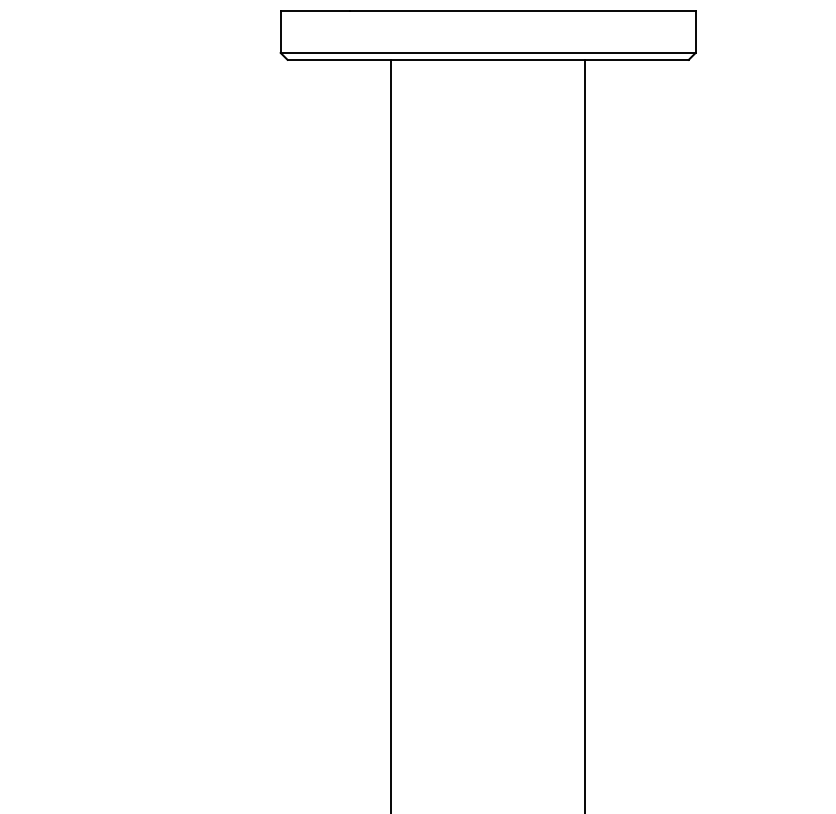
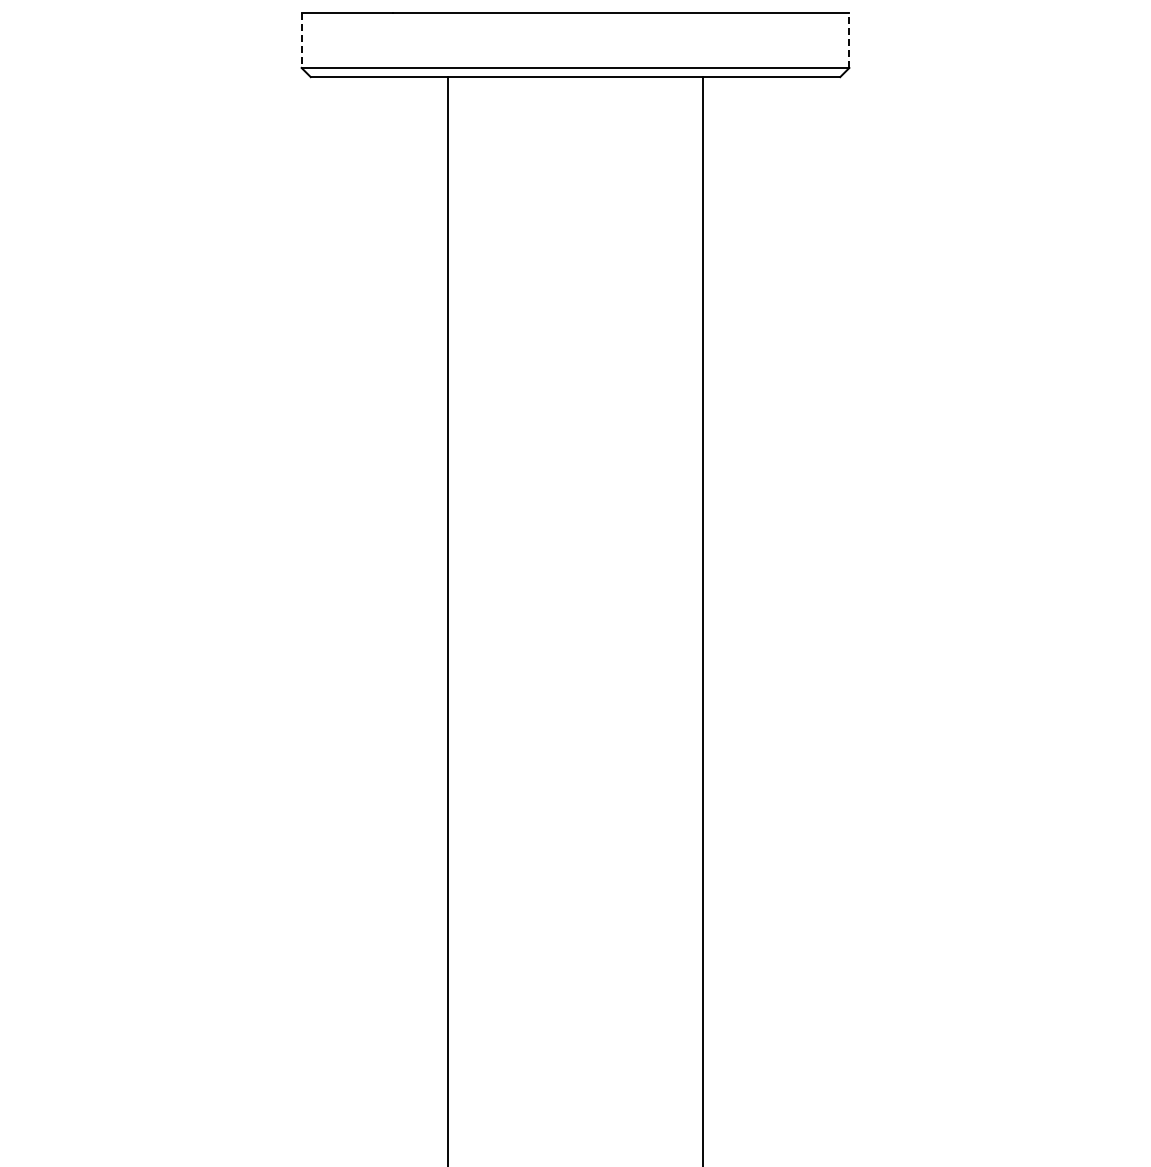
line: (280, 32) -> (301, 41), solid -> dashed
line: (695, 32) -> (849, 40), solid -> dashed

